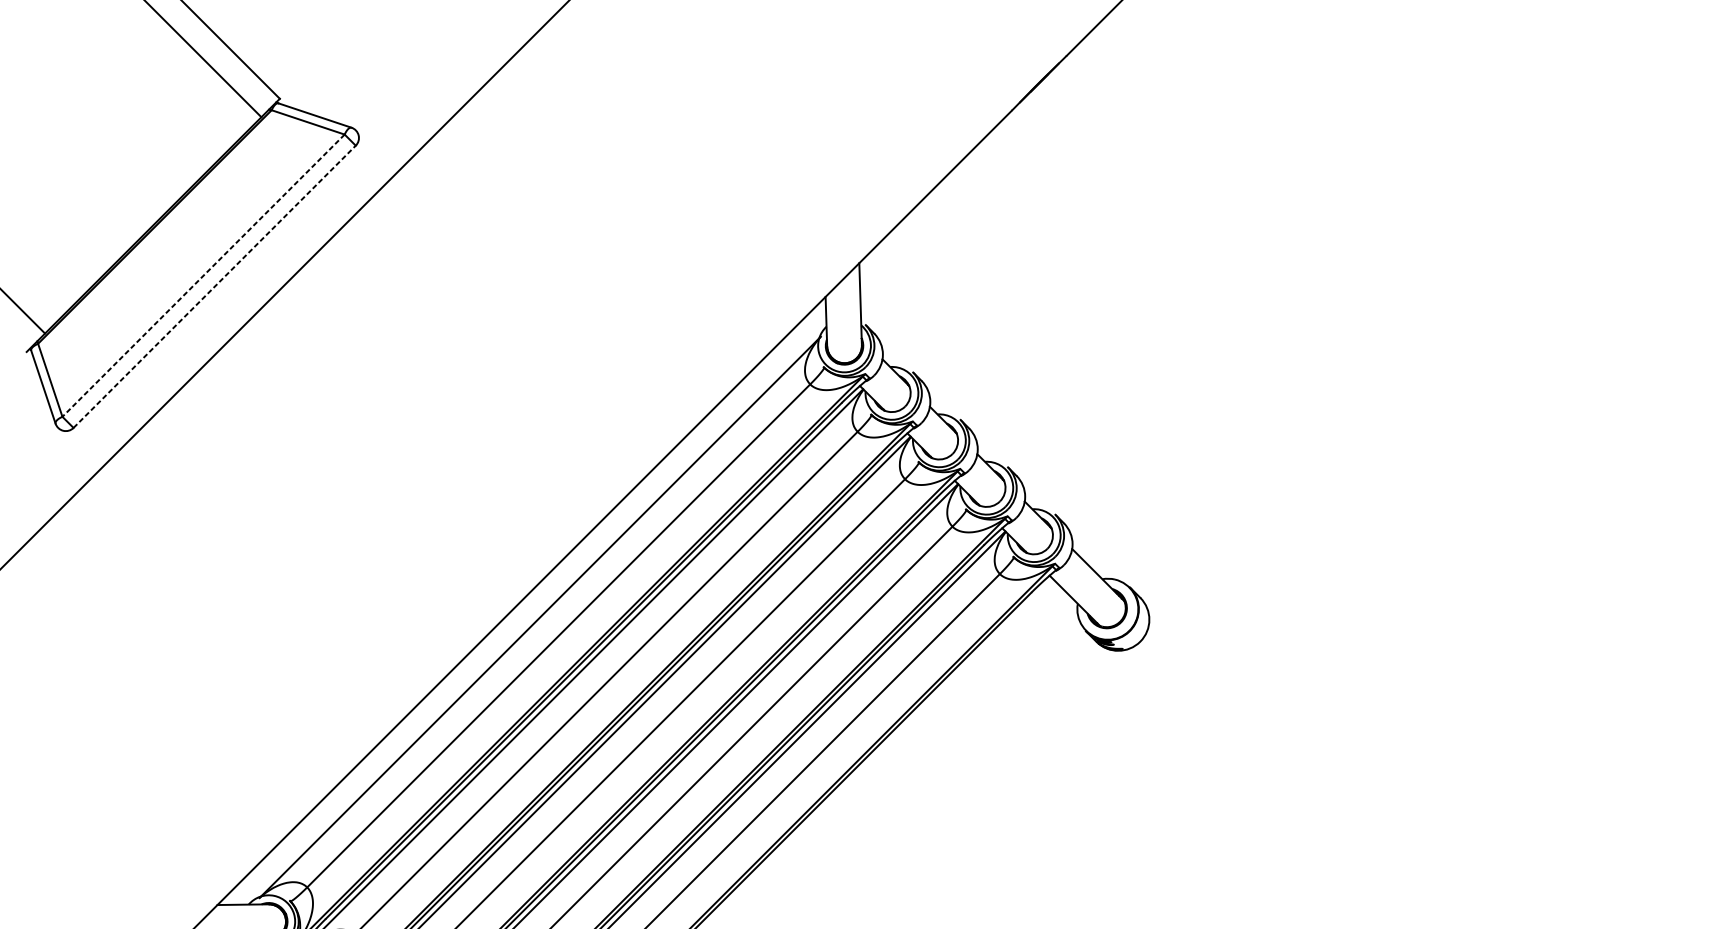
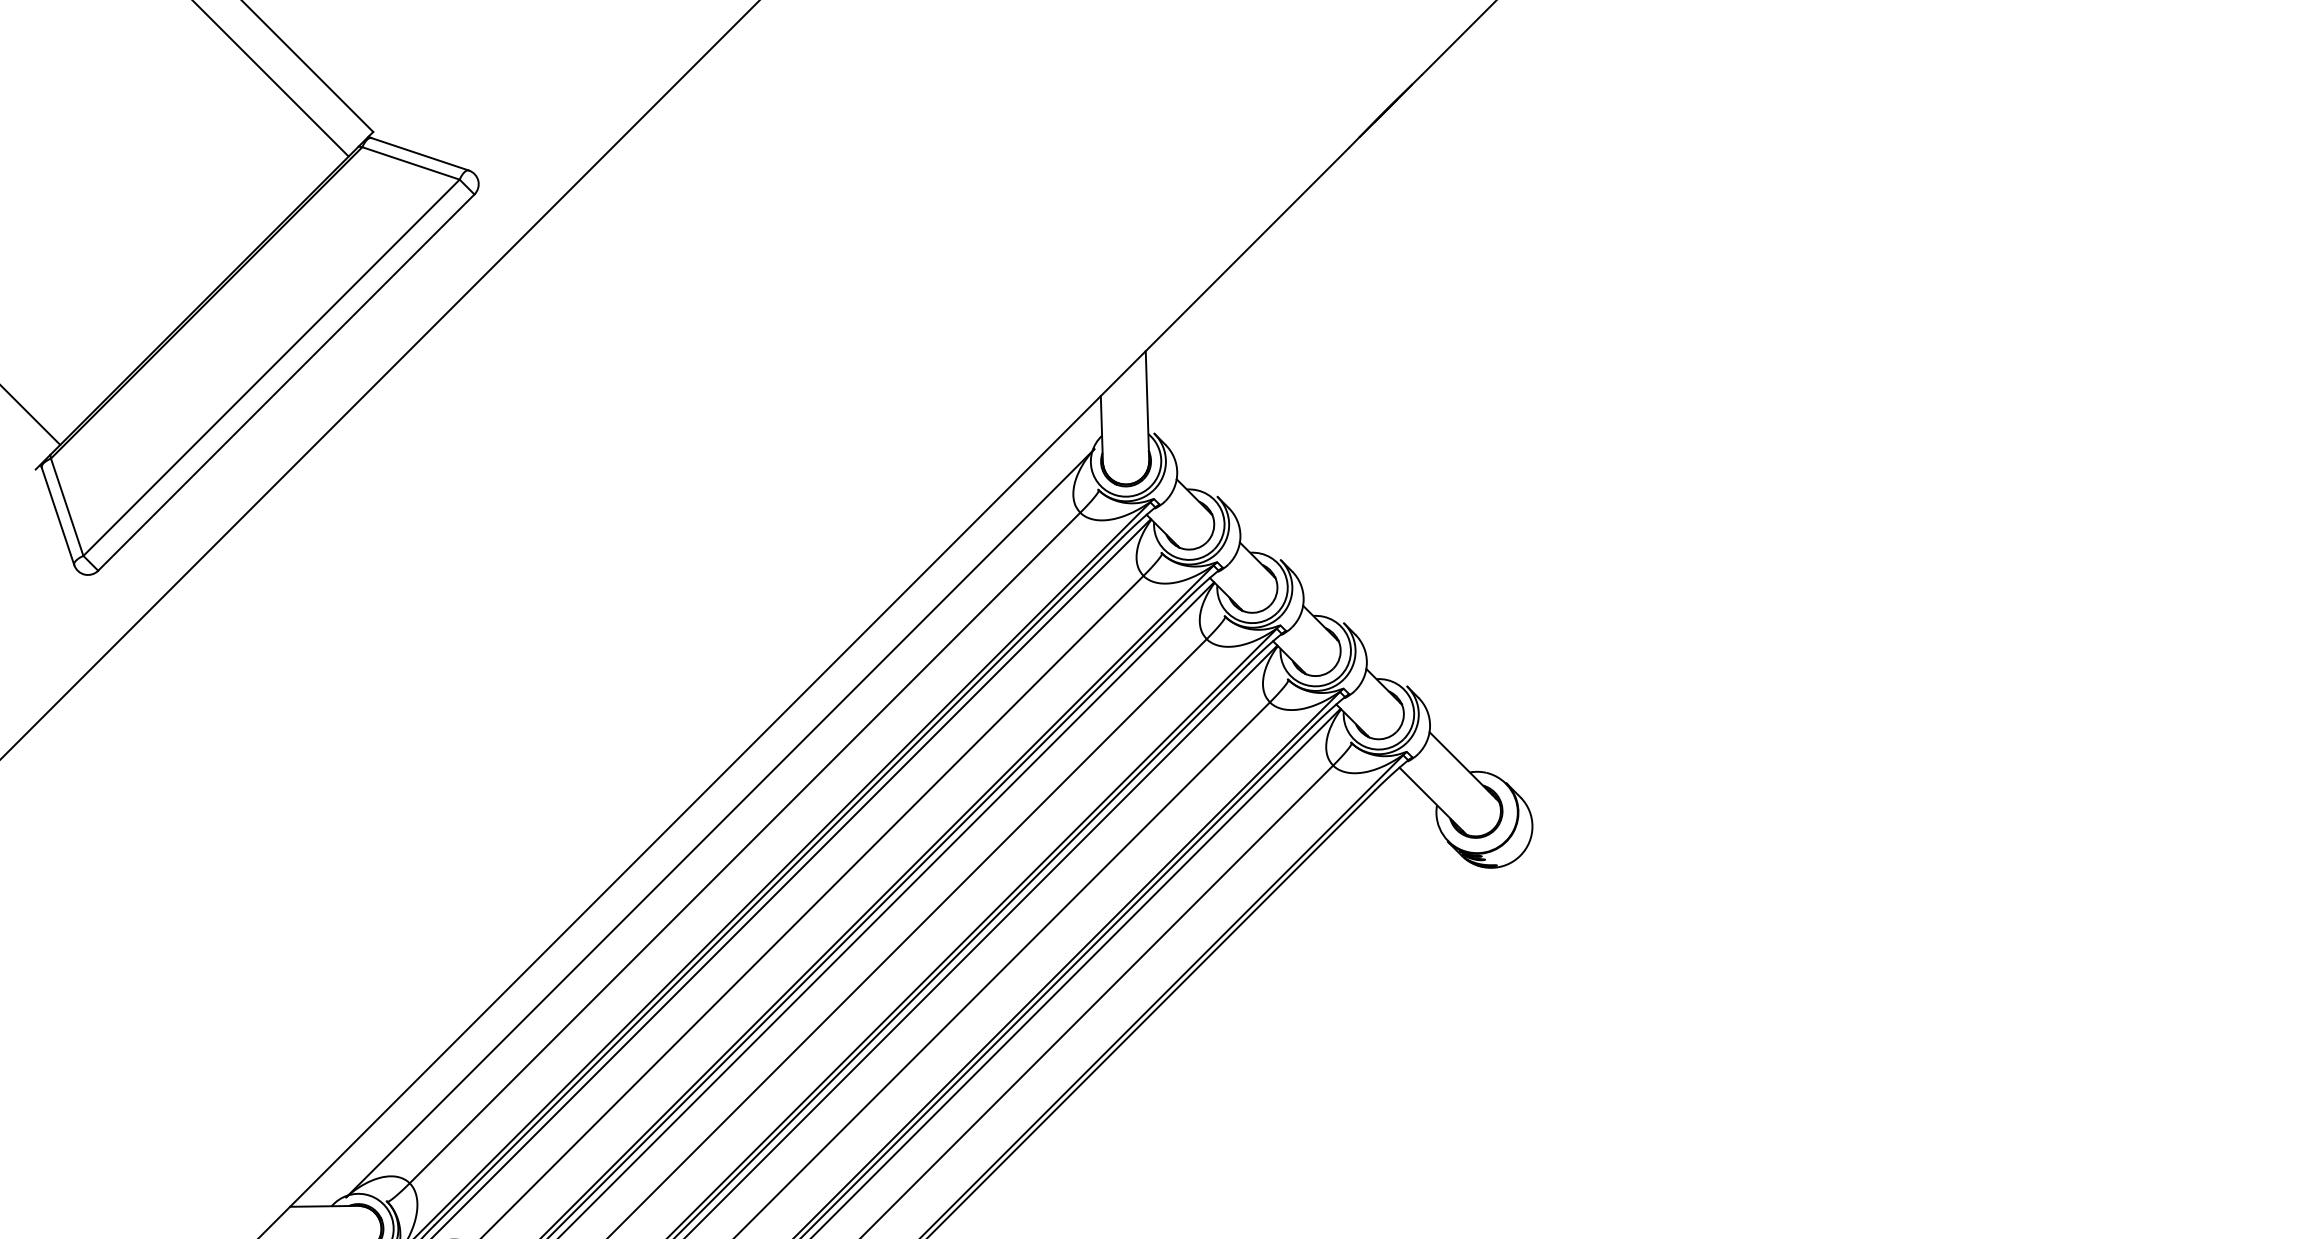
line: (203, 276) -> (271, 368), dashed -> solid
line: (214, 286) -> (286, 382), dashed -> solid

